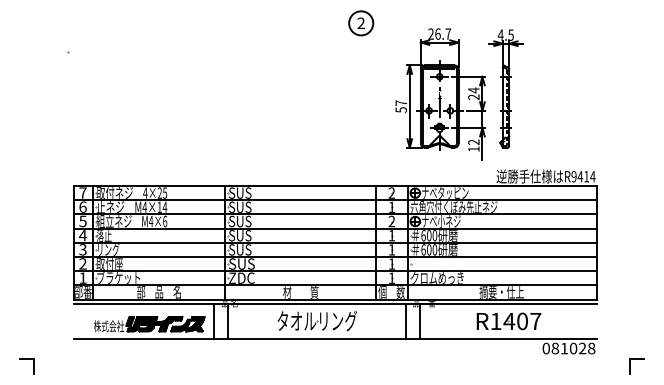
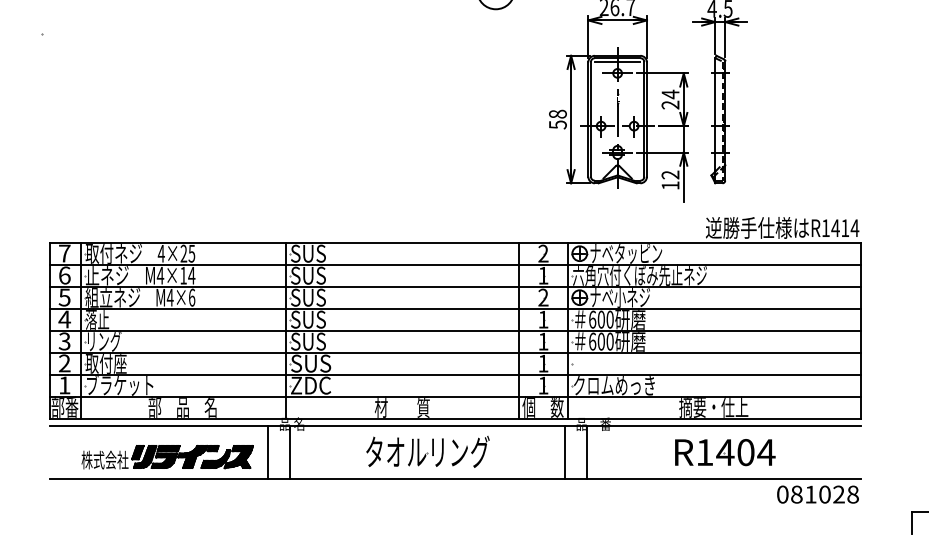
text: (400, 102) -> (556, 113), 57 -> 58
text: (573, 176) -> (824, 227), R9414 -> R1414
text: (535, 321) -> (766, 452), R1407 -> R1404

